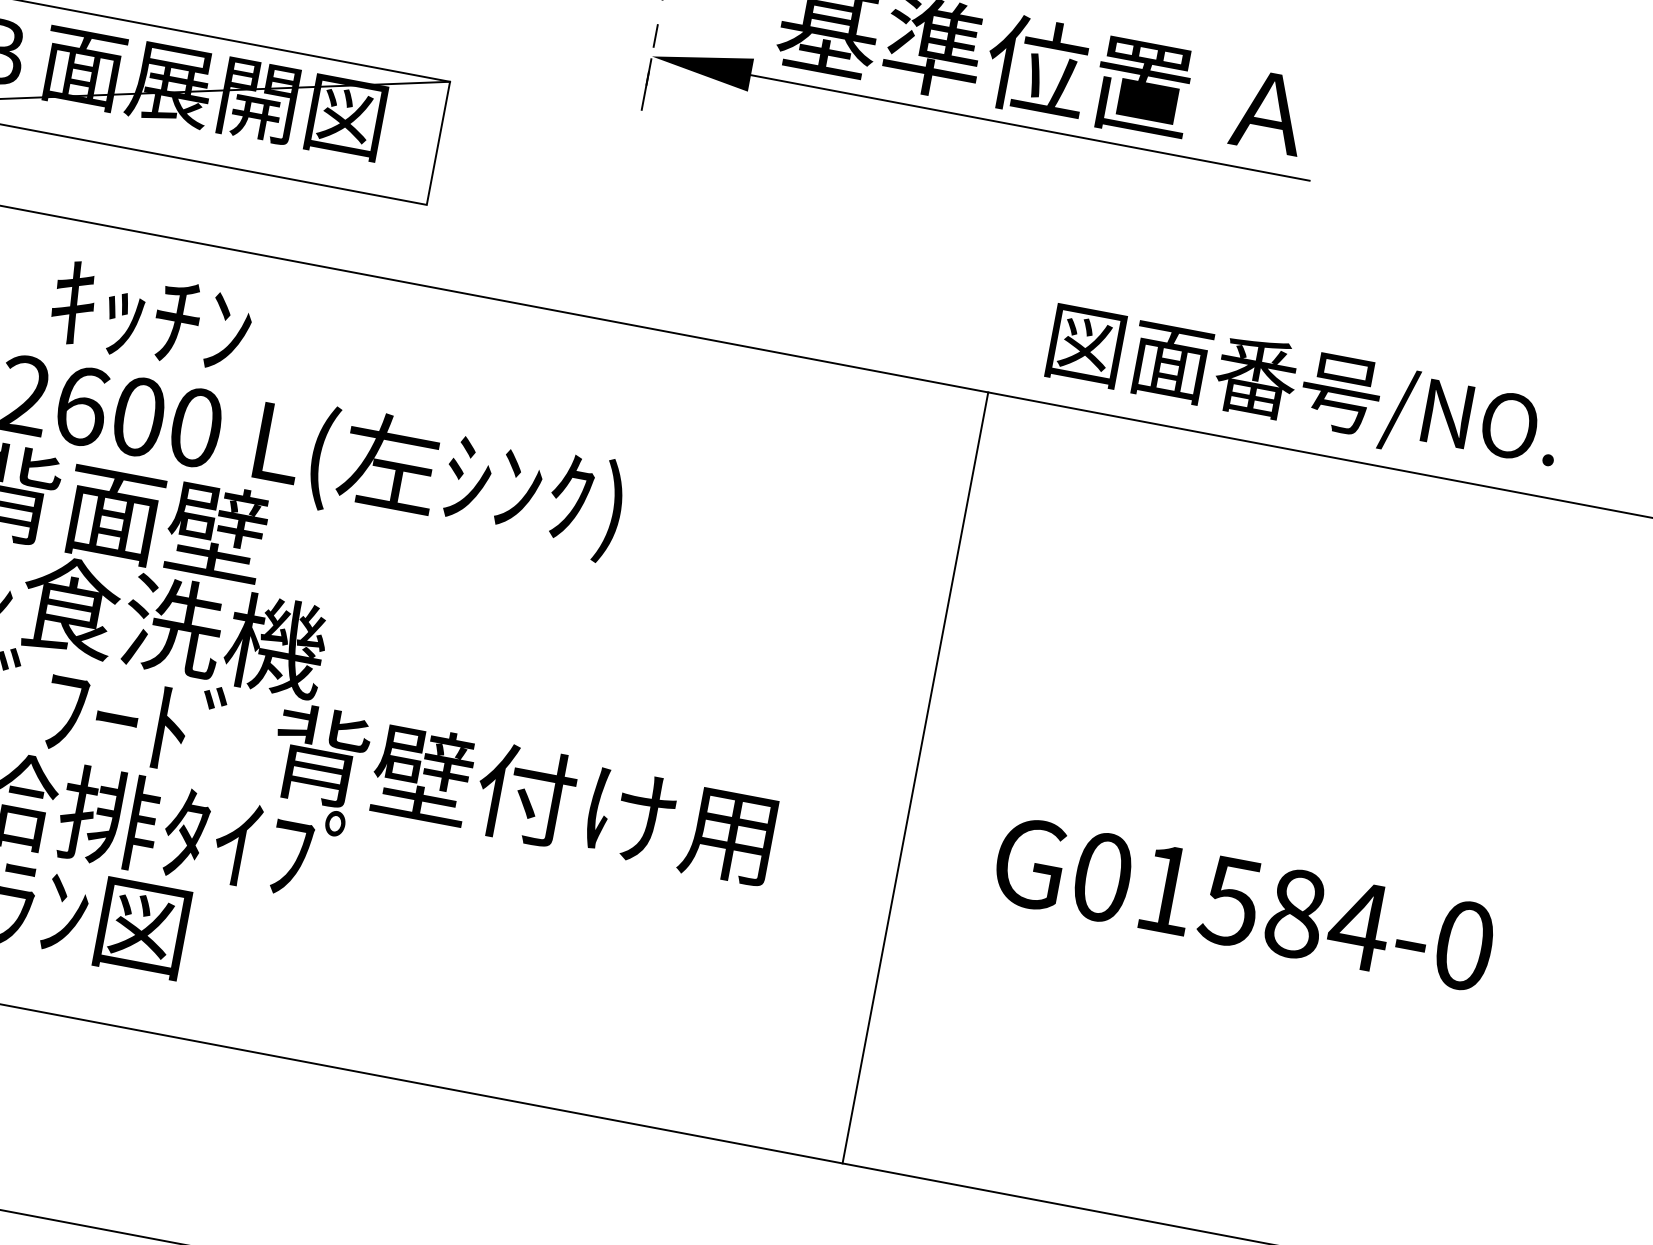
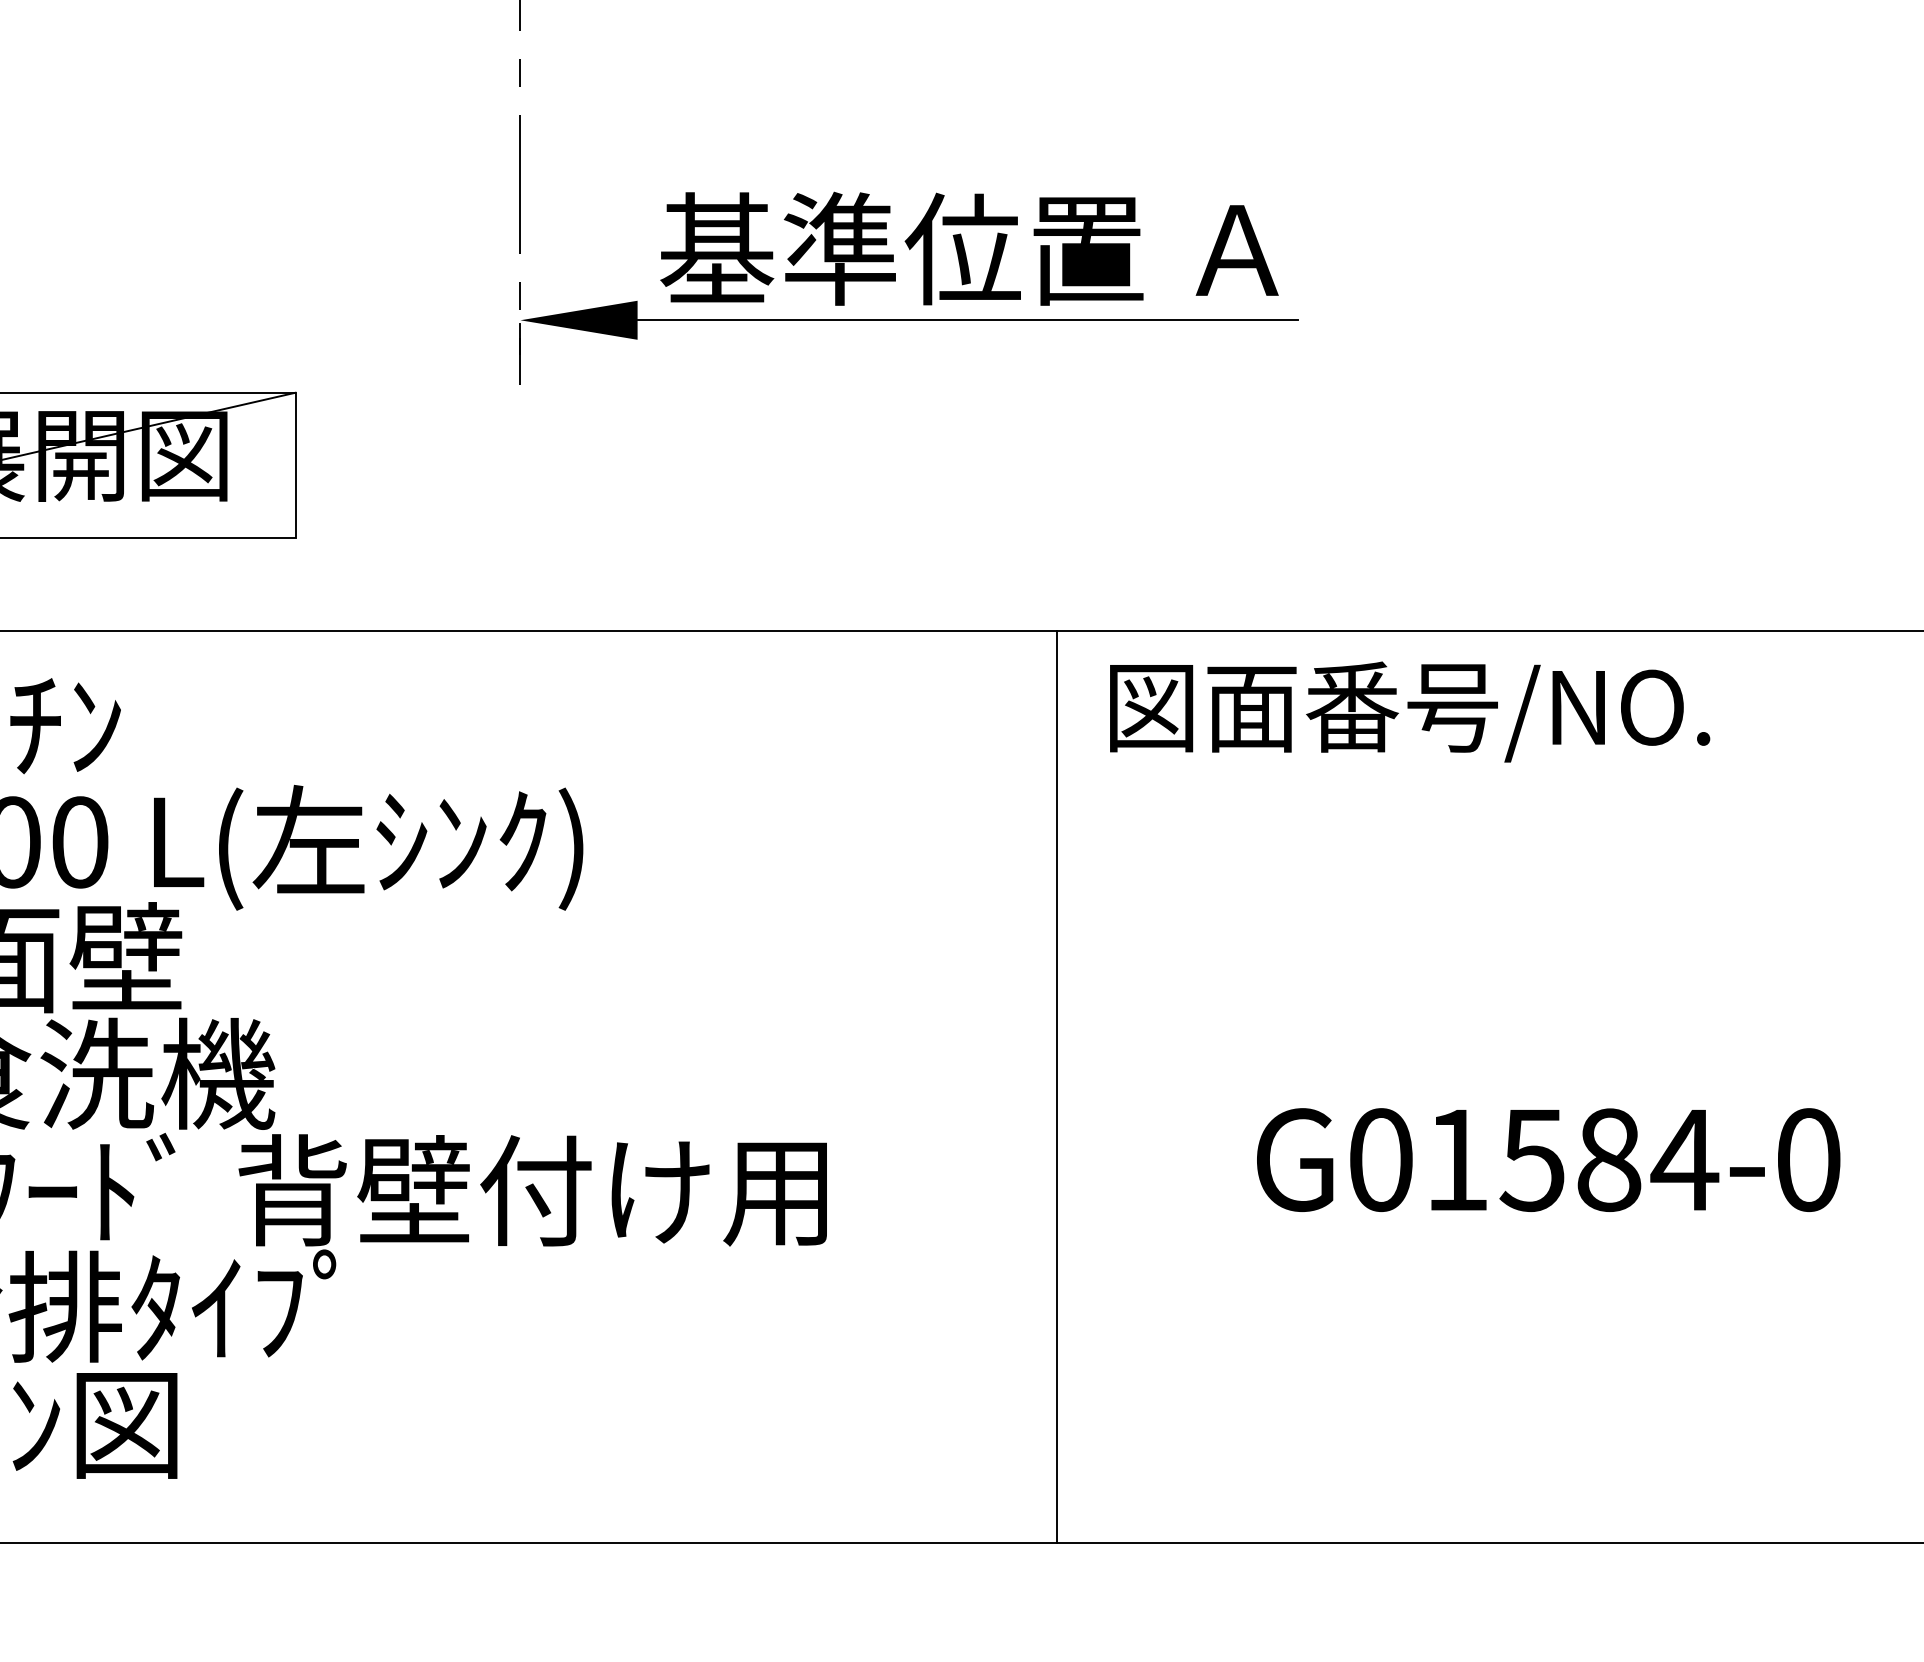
text: (1304, 390) -> (1410, 711), moved
line: (915, 777) -> (1056, 1086), moved
text: (1244, 903) -> (1548, 1159), moved

